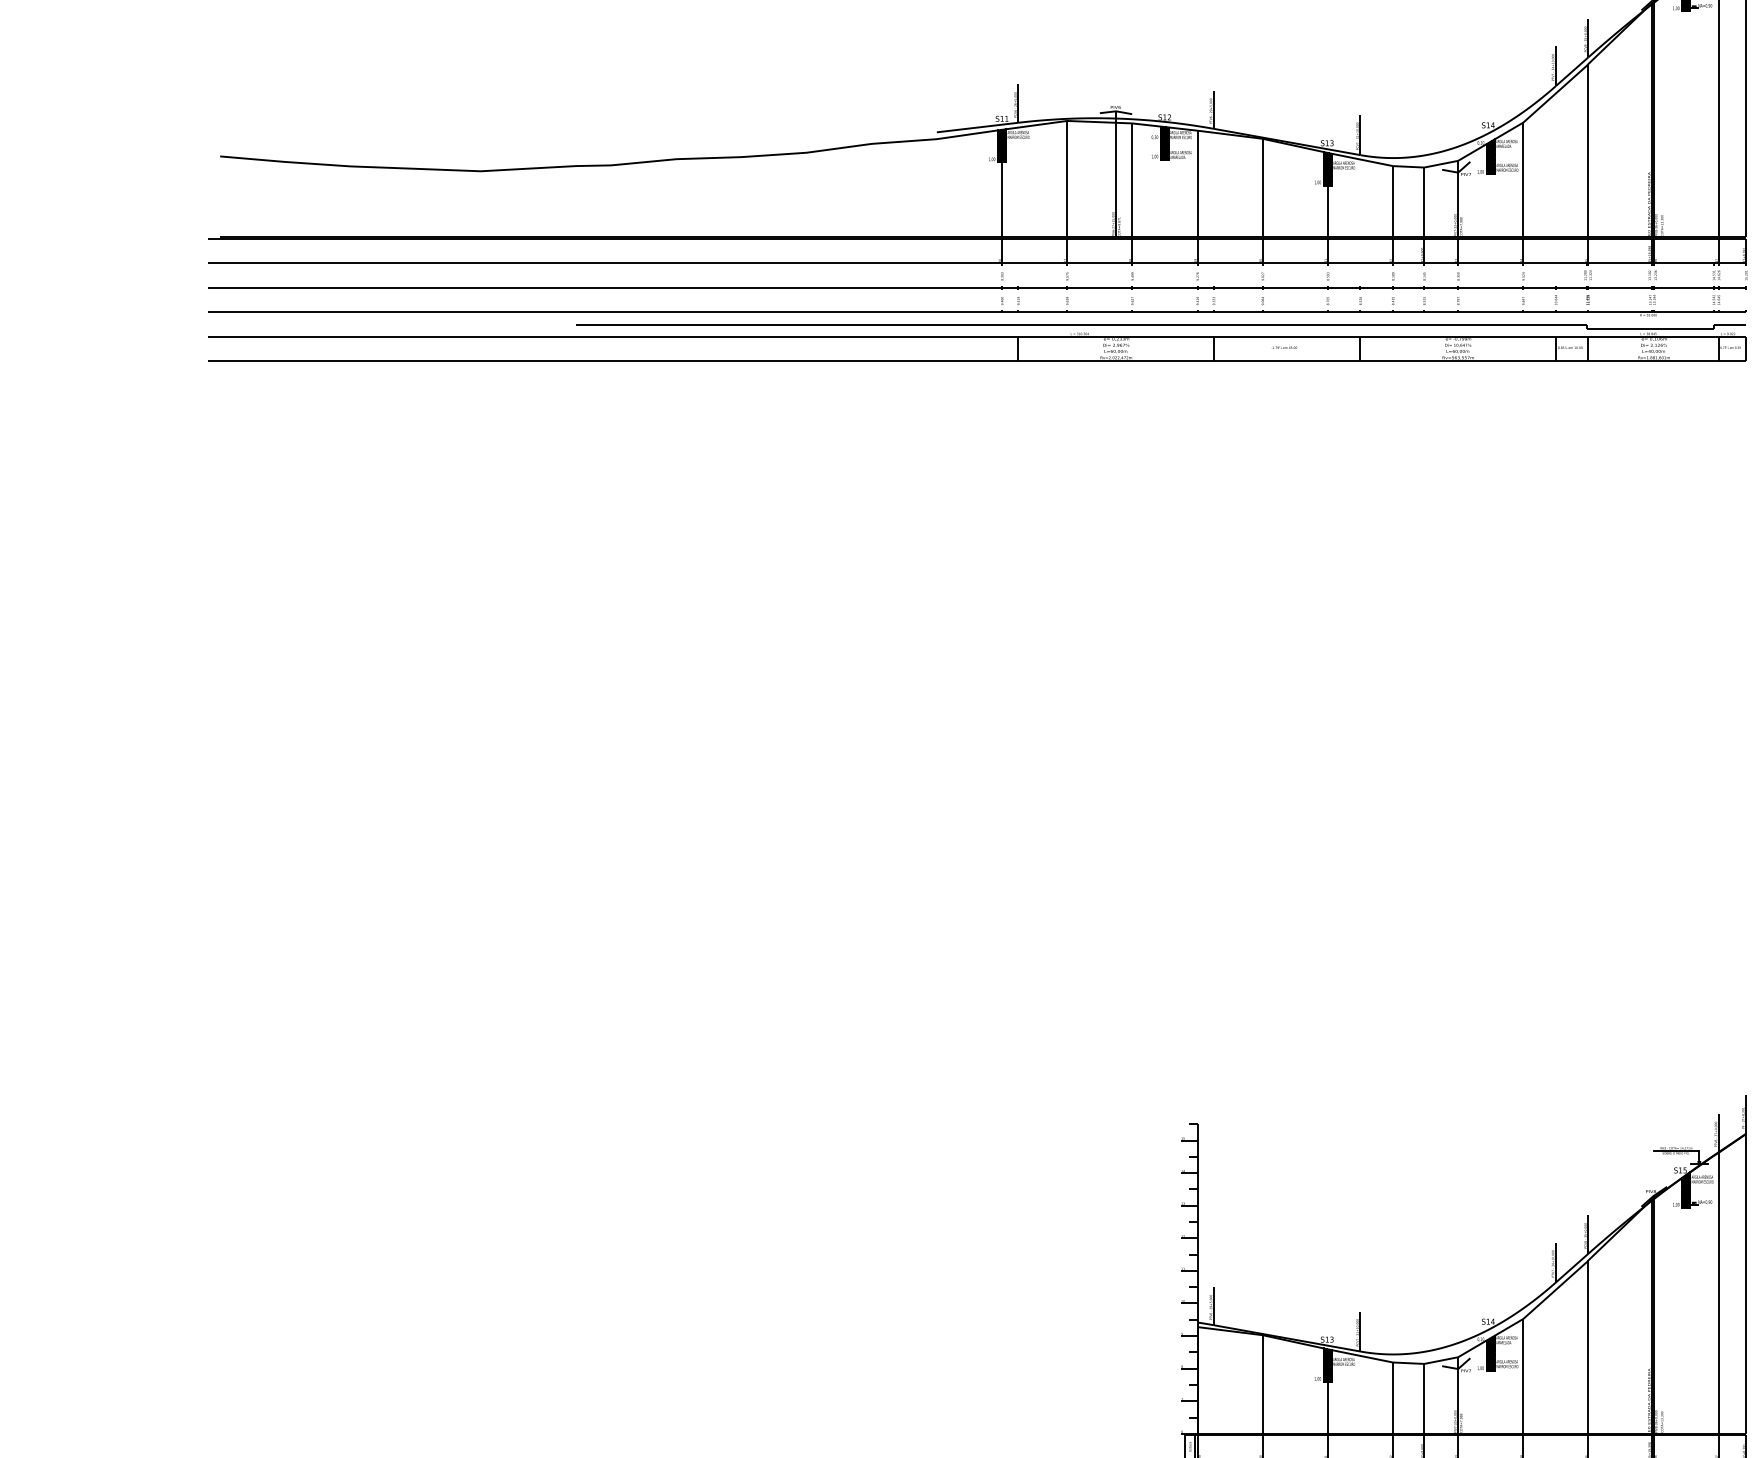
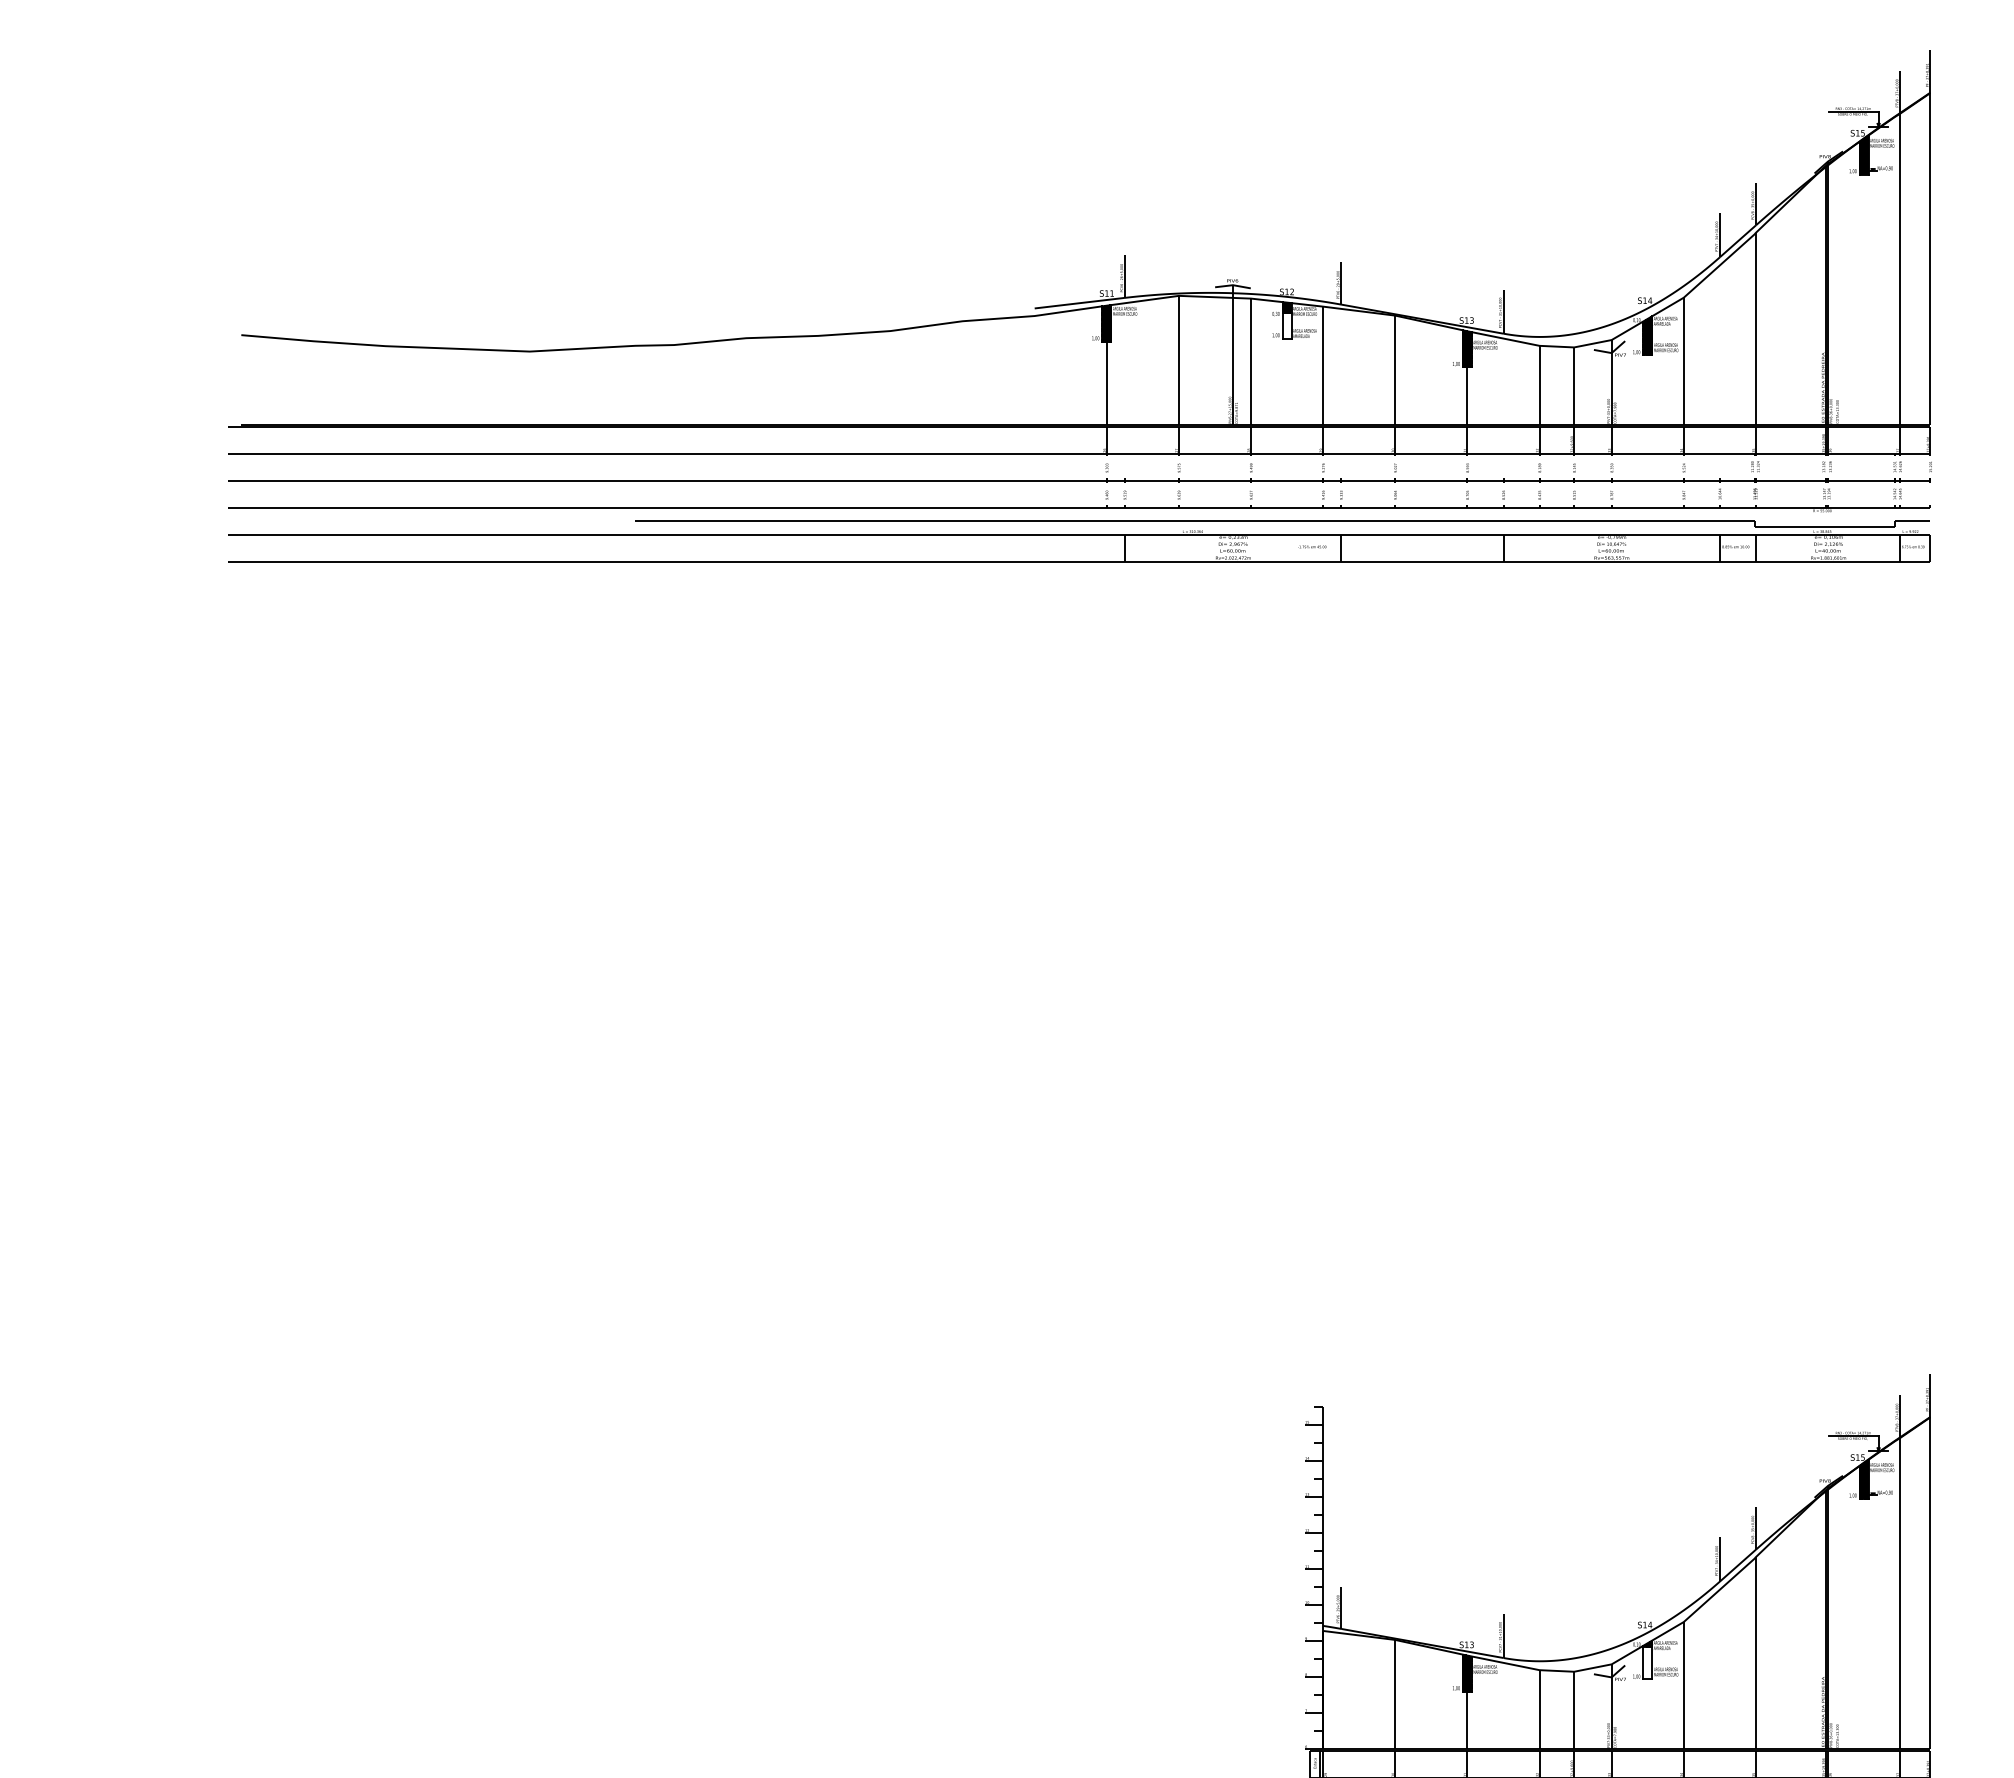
hatch: (1164, 147) -> (1286, 325), removed
text: (1284, 347) -> (1312, 546), moved
hatch: (1490, 1355) -> (1647, 1662), removed

